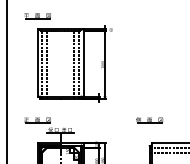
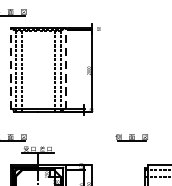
line: (37, 62) -> (10, 68), solid -> dashed
line: (83, 62) -> (65, 68), solid -> dashed
part: (149, 120) -> (131, 137), moved

